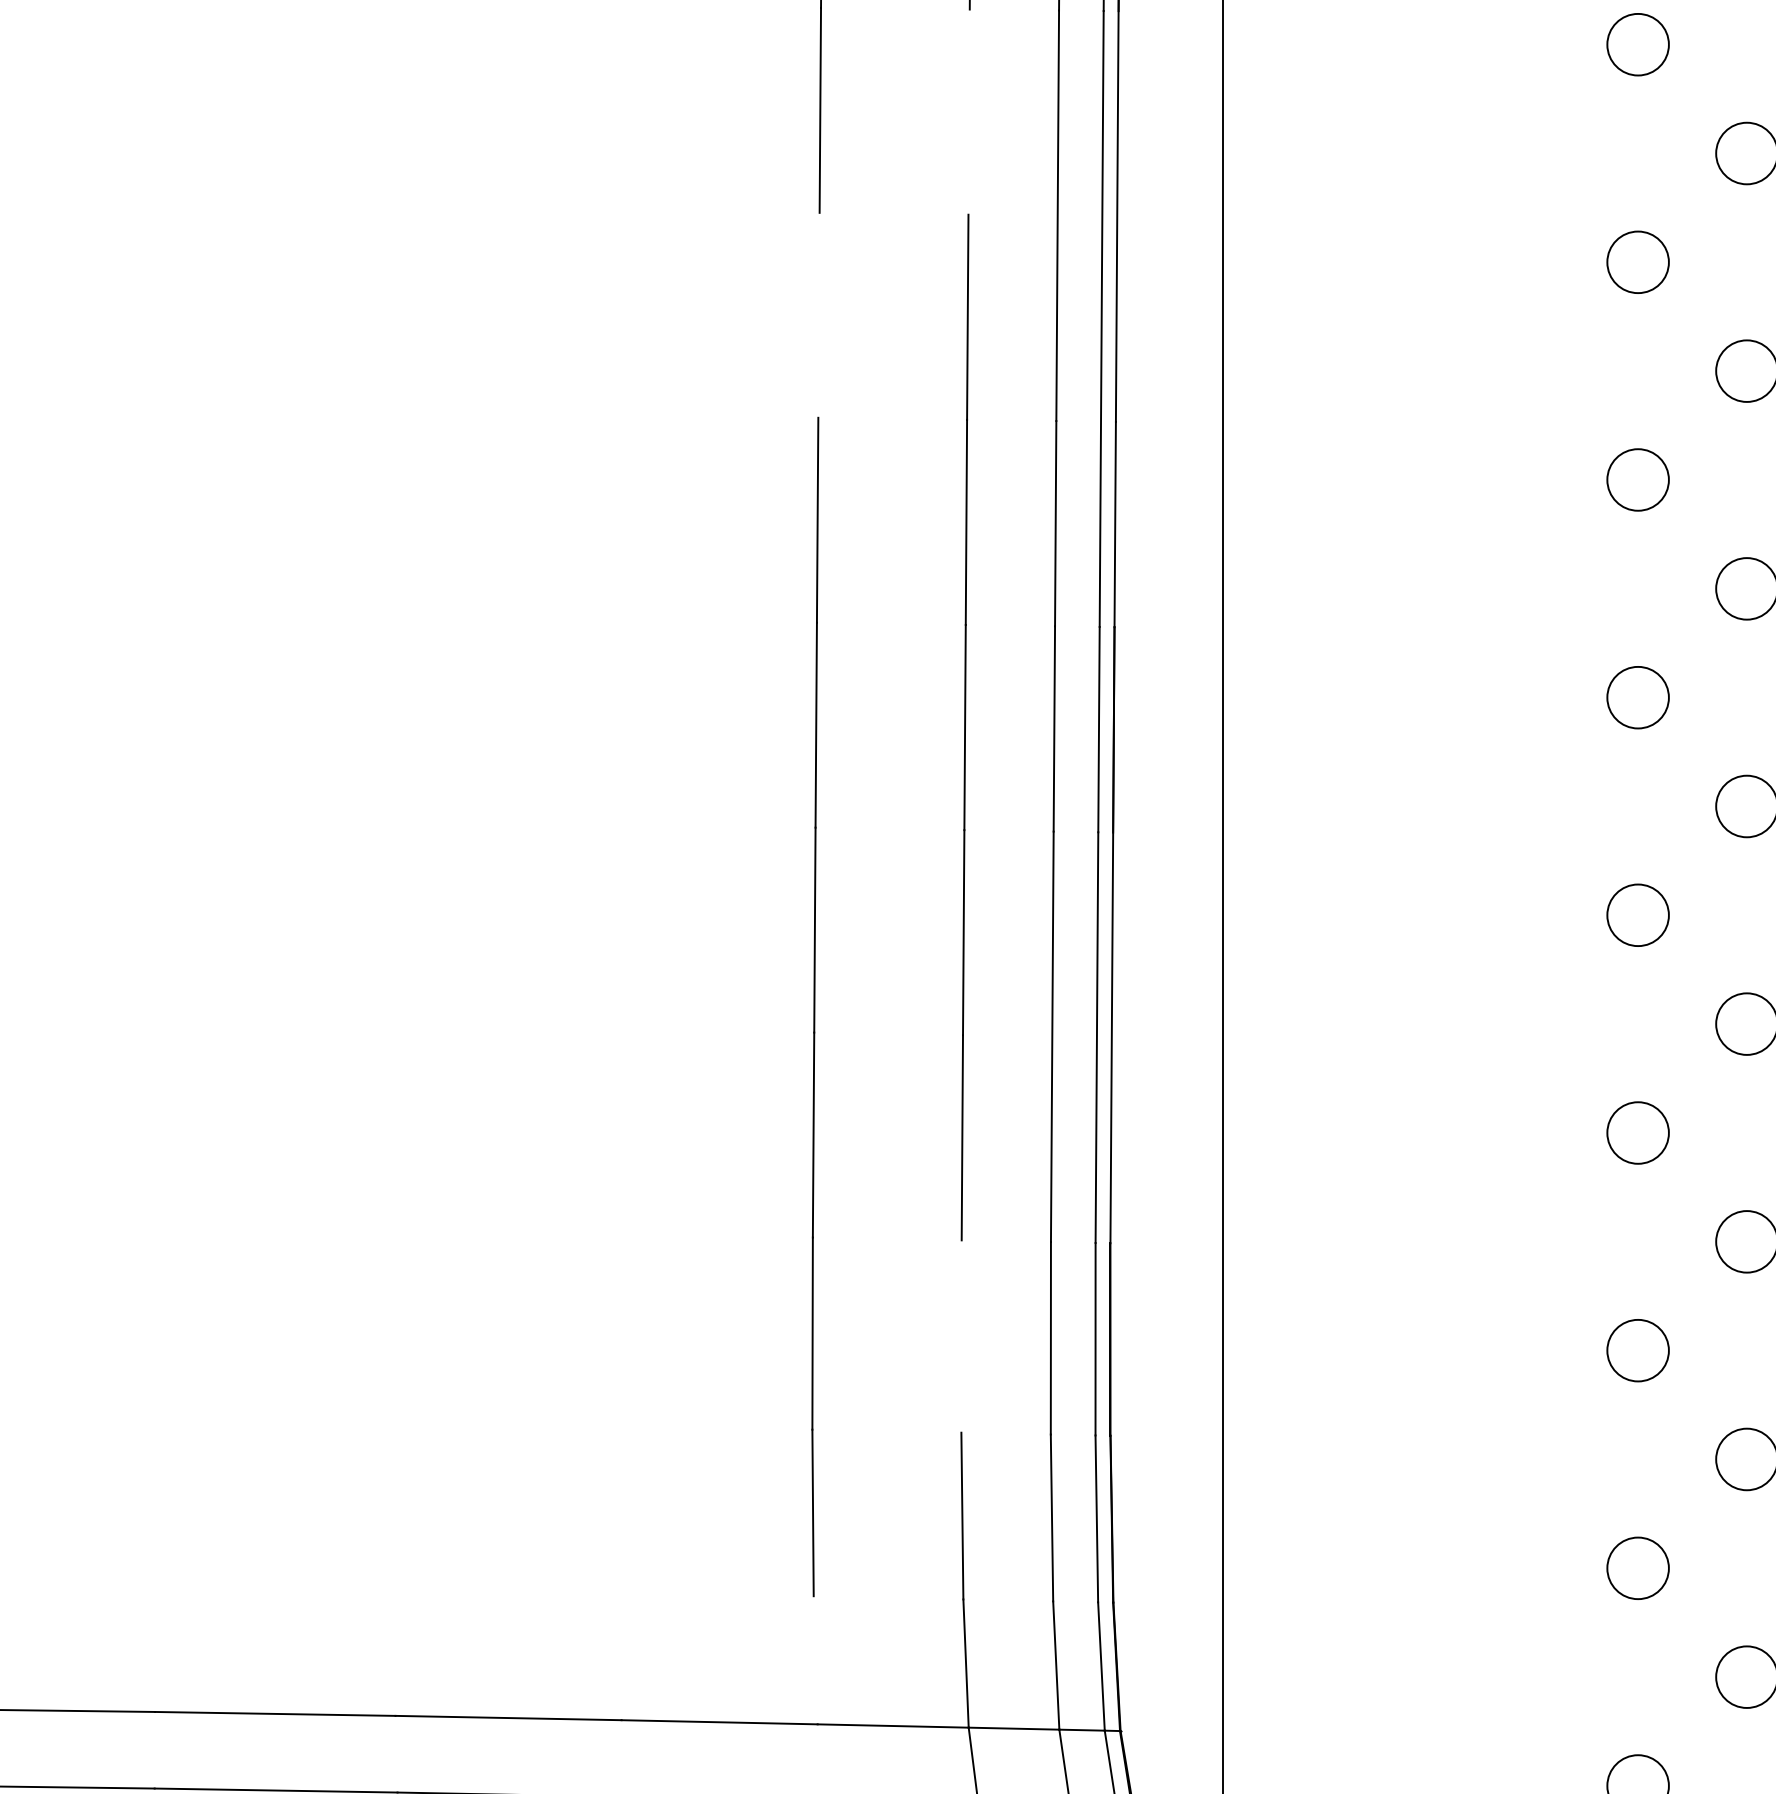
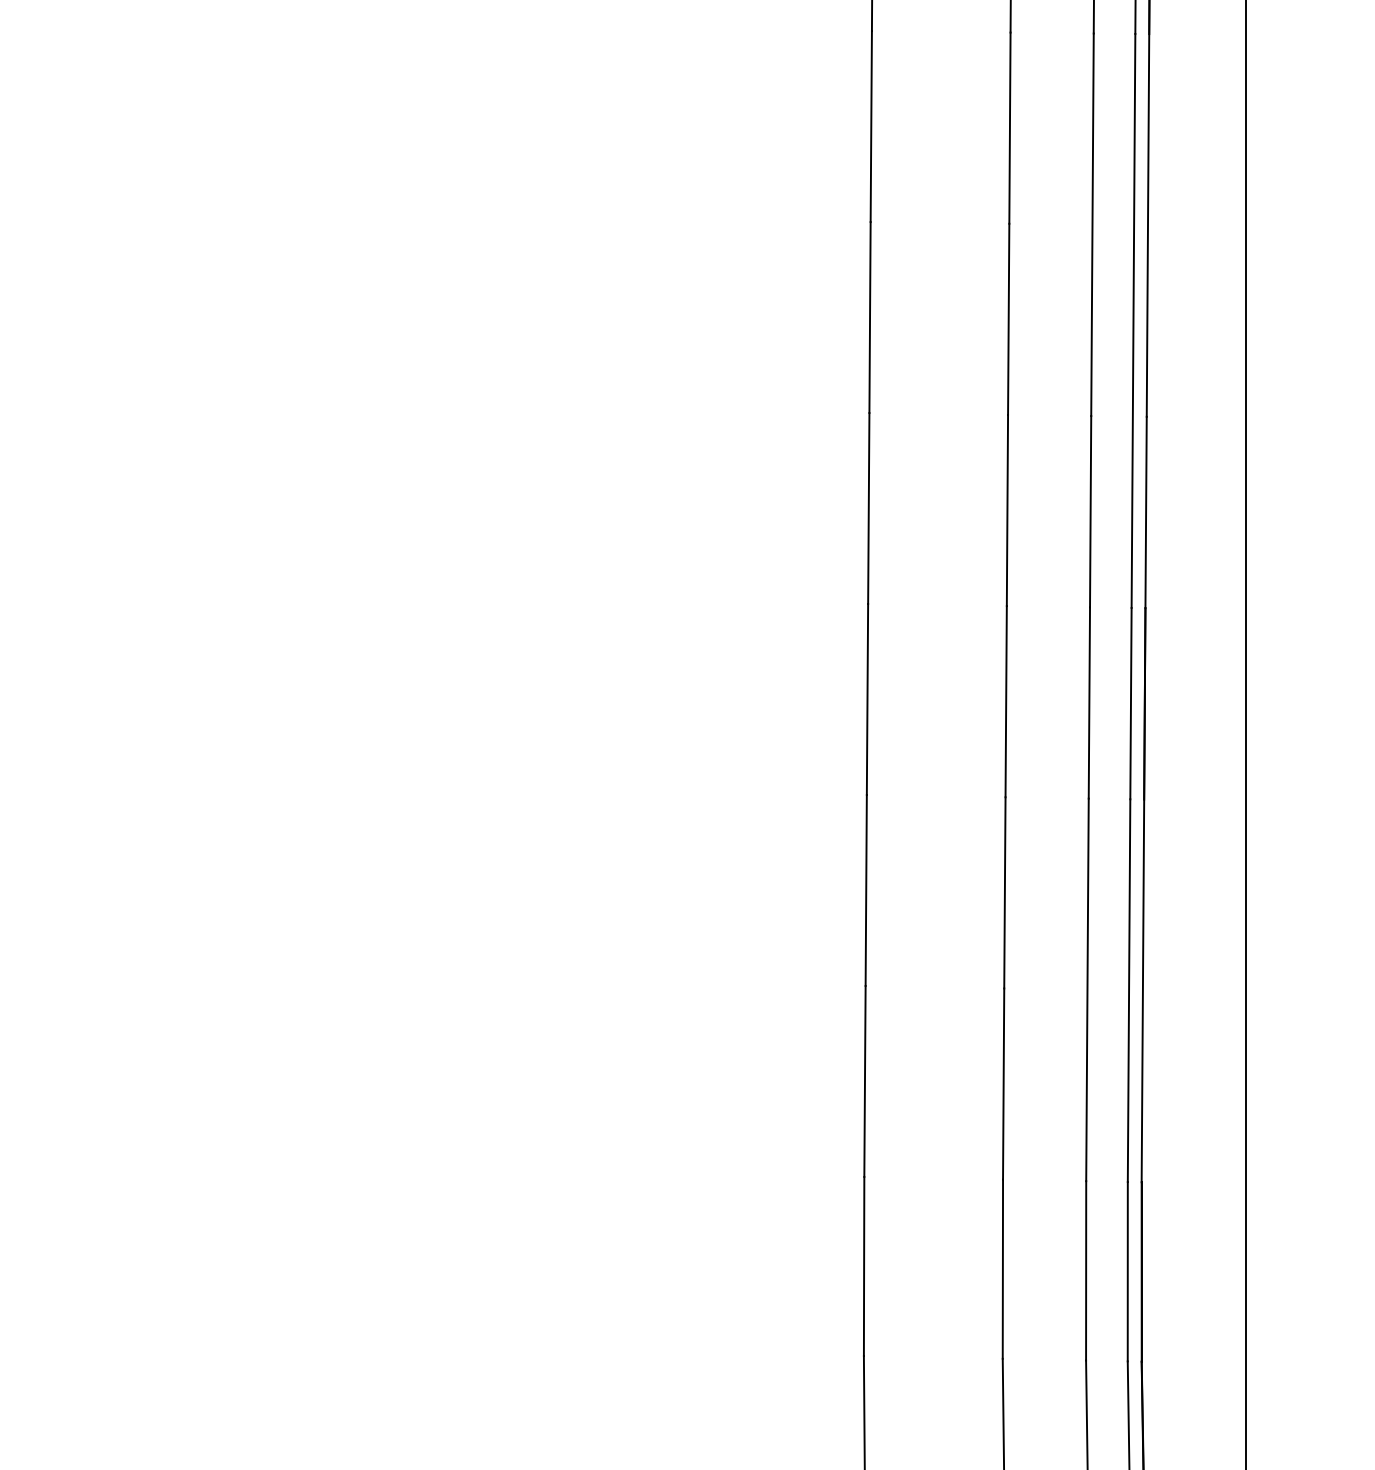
line: (968, 111) -> (1009, 127), added
line: (818, 314) -> (869, 316), added
line: (961, 1336) -> (1002, 1269), added

